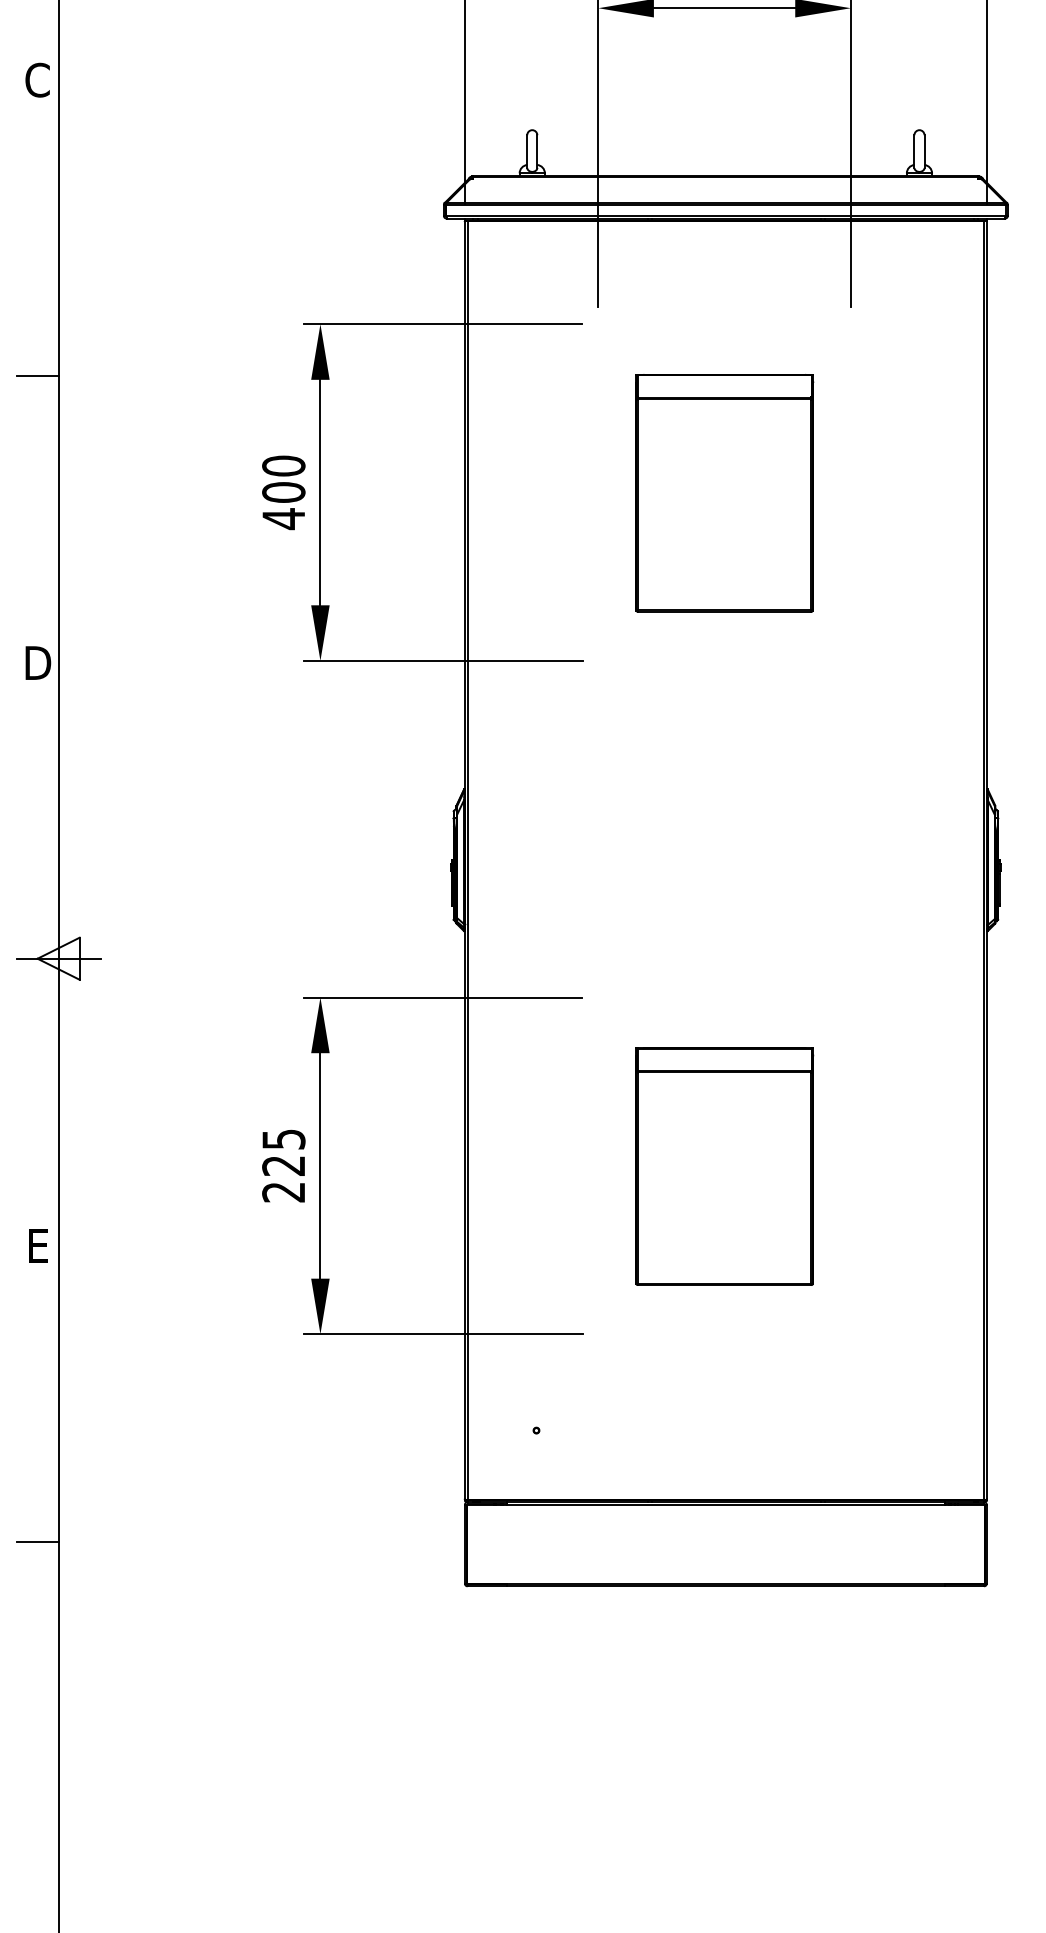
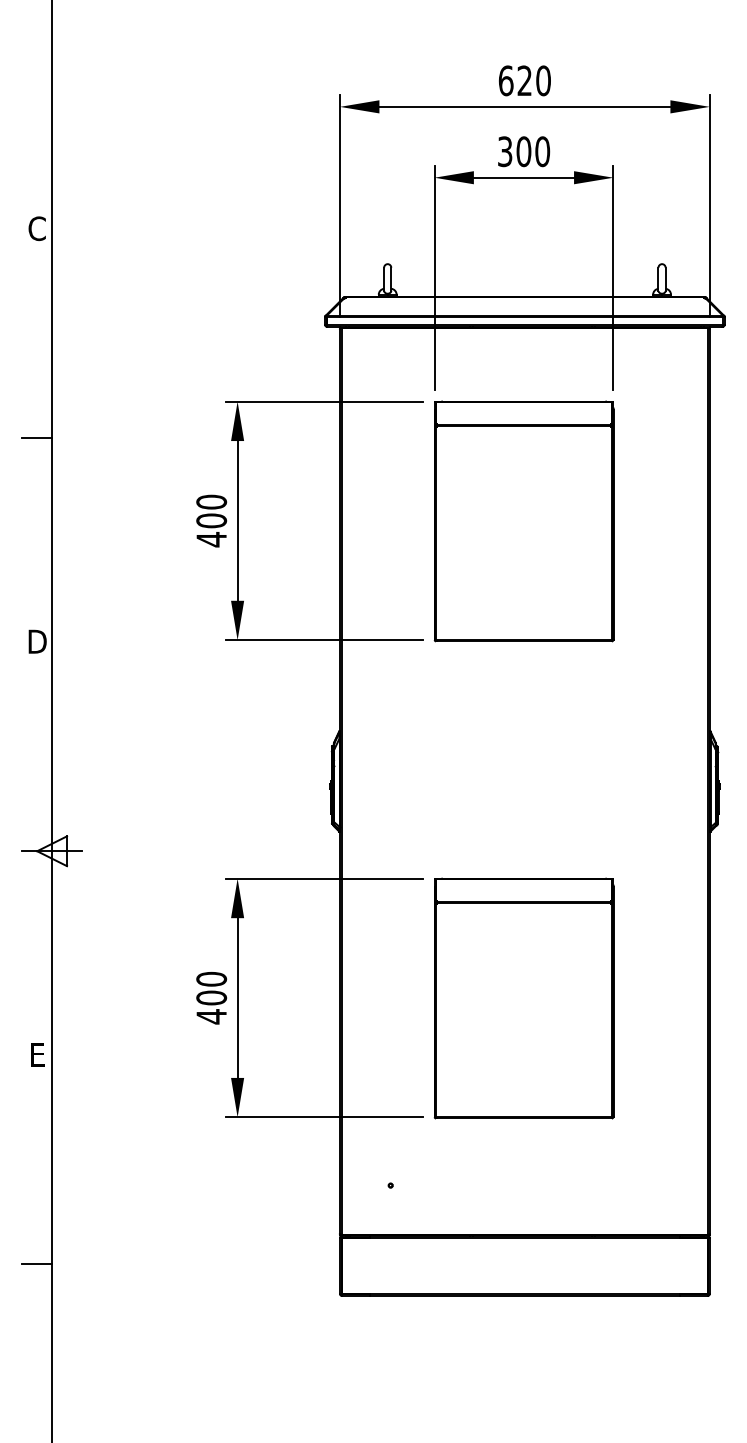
part: (723, 493) -> (523, 521), size x1.43
text: (283, 1165) -> (211, 997), 225 -> 400
part: (723, 1166) -> (523, 998), size x1.43

